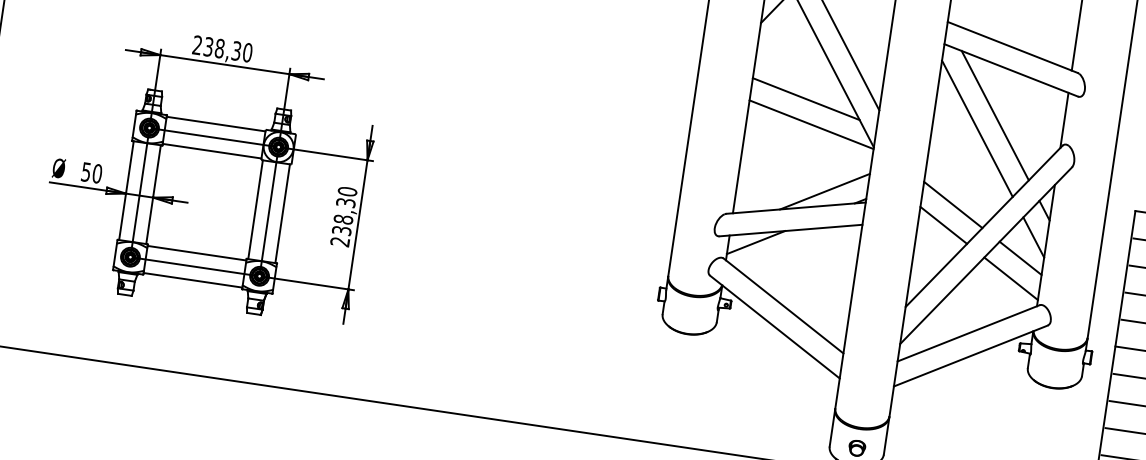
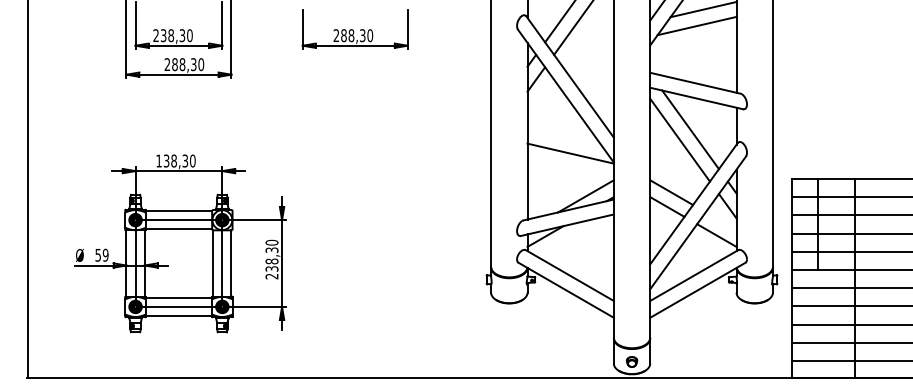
text: (196, 44) -> (158, 160), 238,30 -> 138,30
line: (806, 97) -> (564, 136), removed
text: (97, 174) -> (105, 255), 50 -> 59
line: (1019, 258) -> (720, 221), removed

